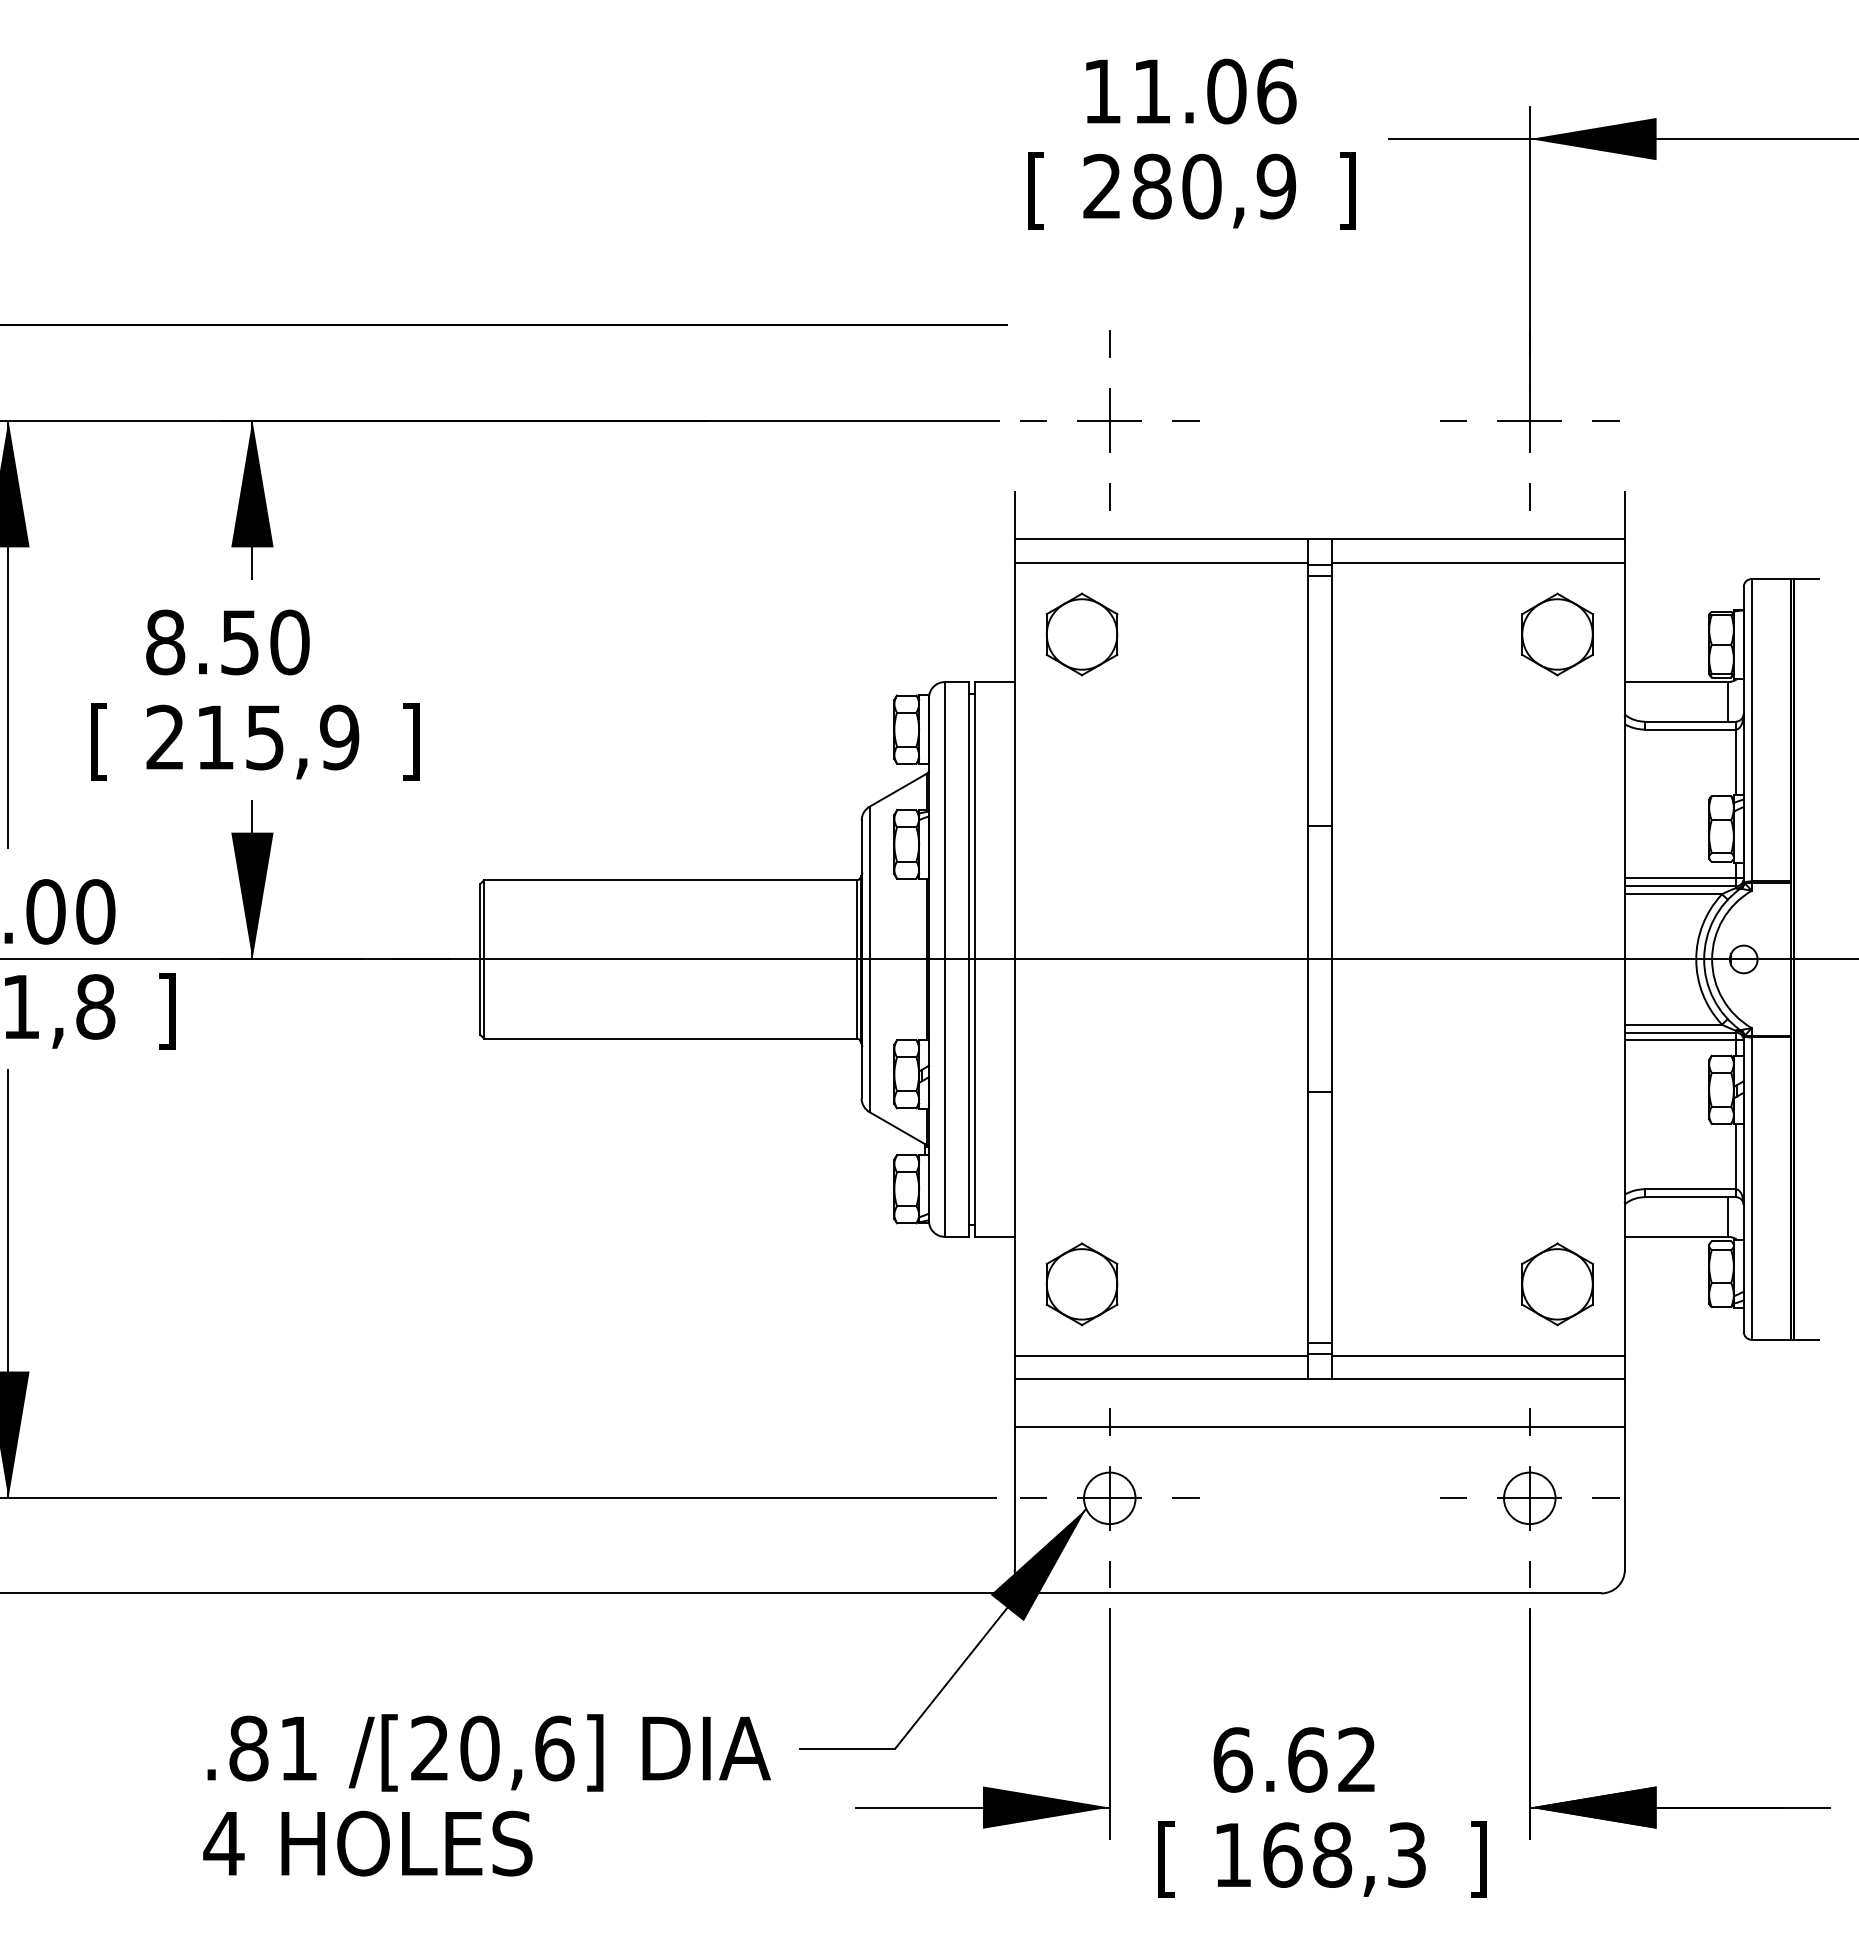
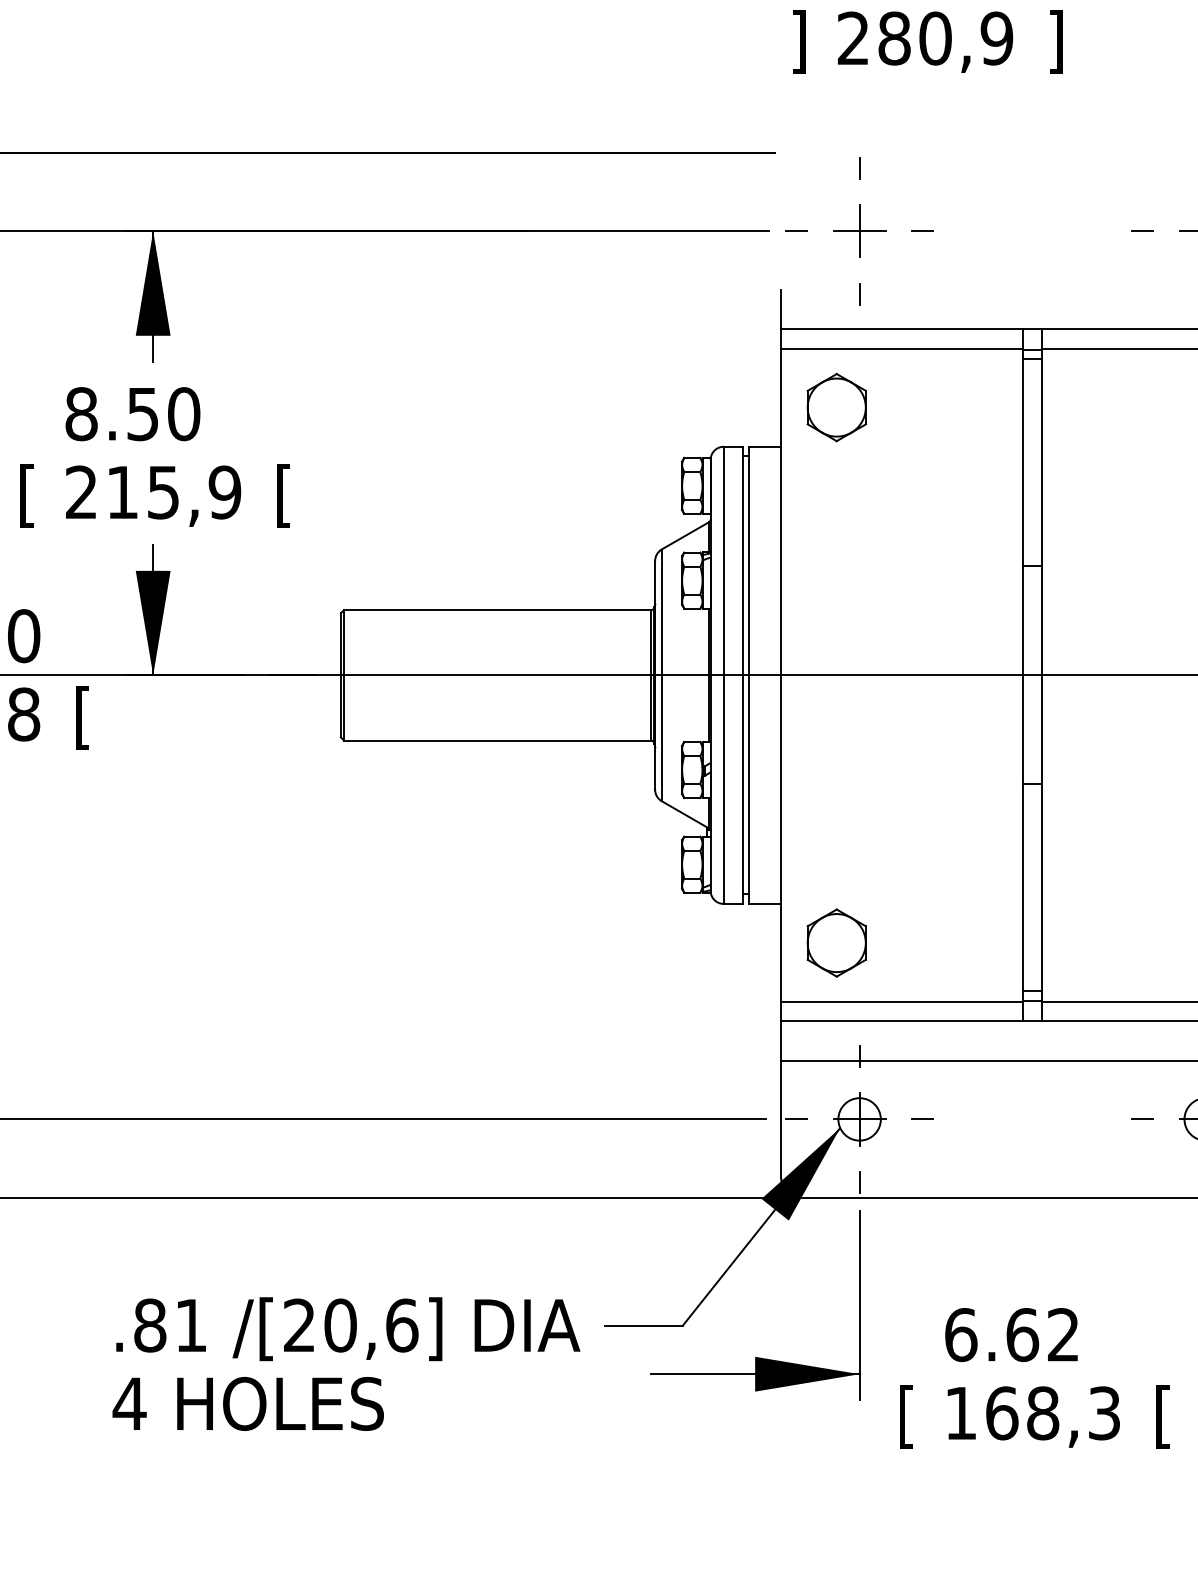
text: (1036, 190) -> (799, 41), [ -> ]
text: (411, 741) -> (284, 495), ] -> [
text: (167, 1011) -> (83, 718), ] -> [
text: (1478, 1859) -> (1163, 1416), ] -> [

